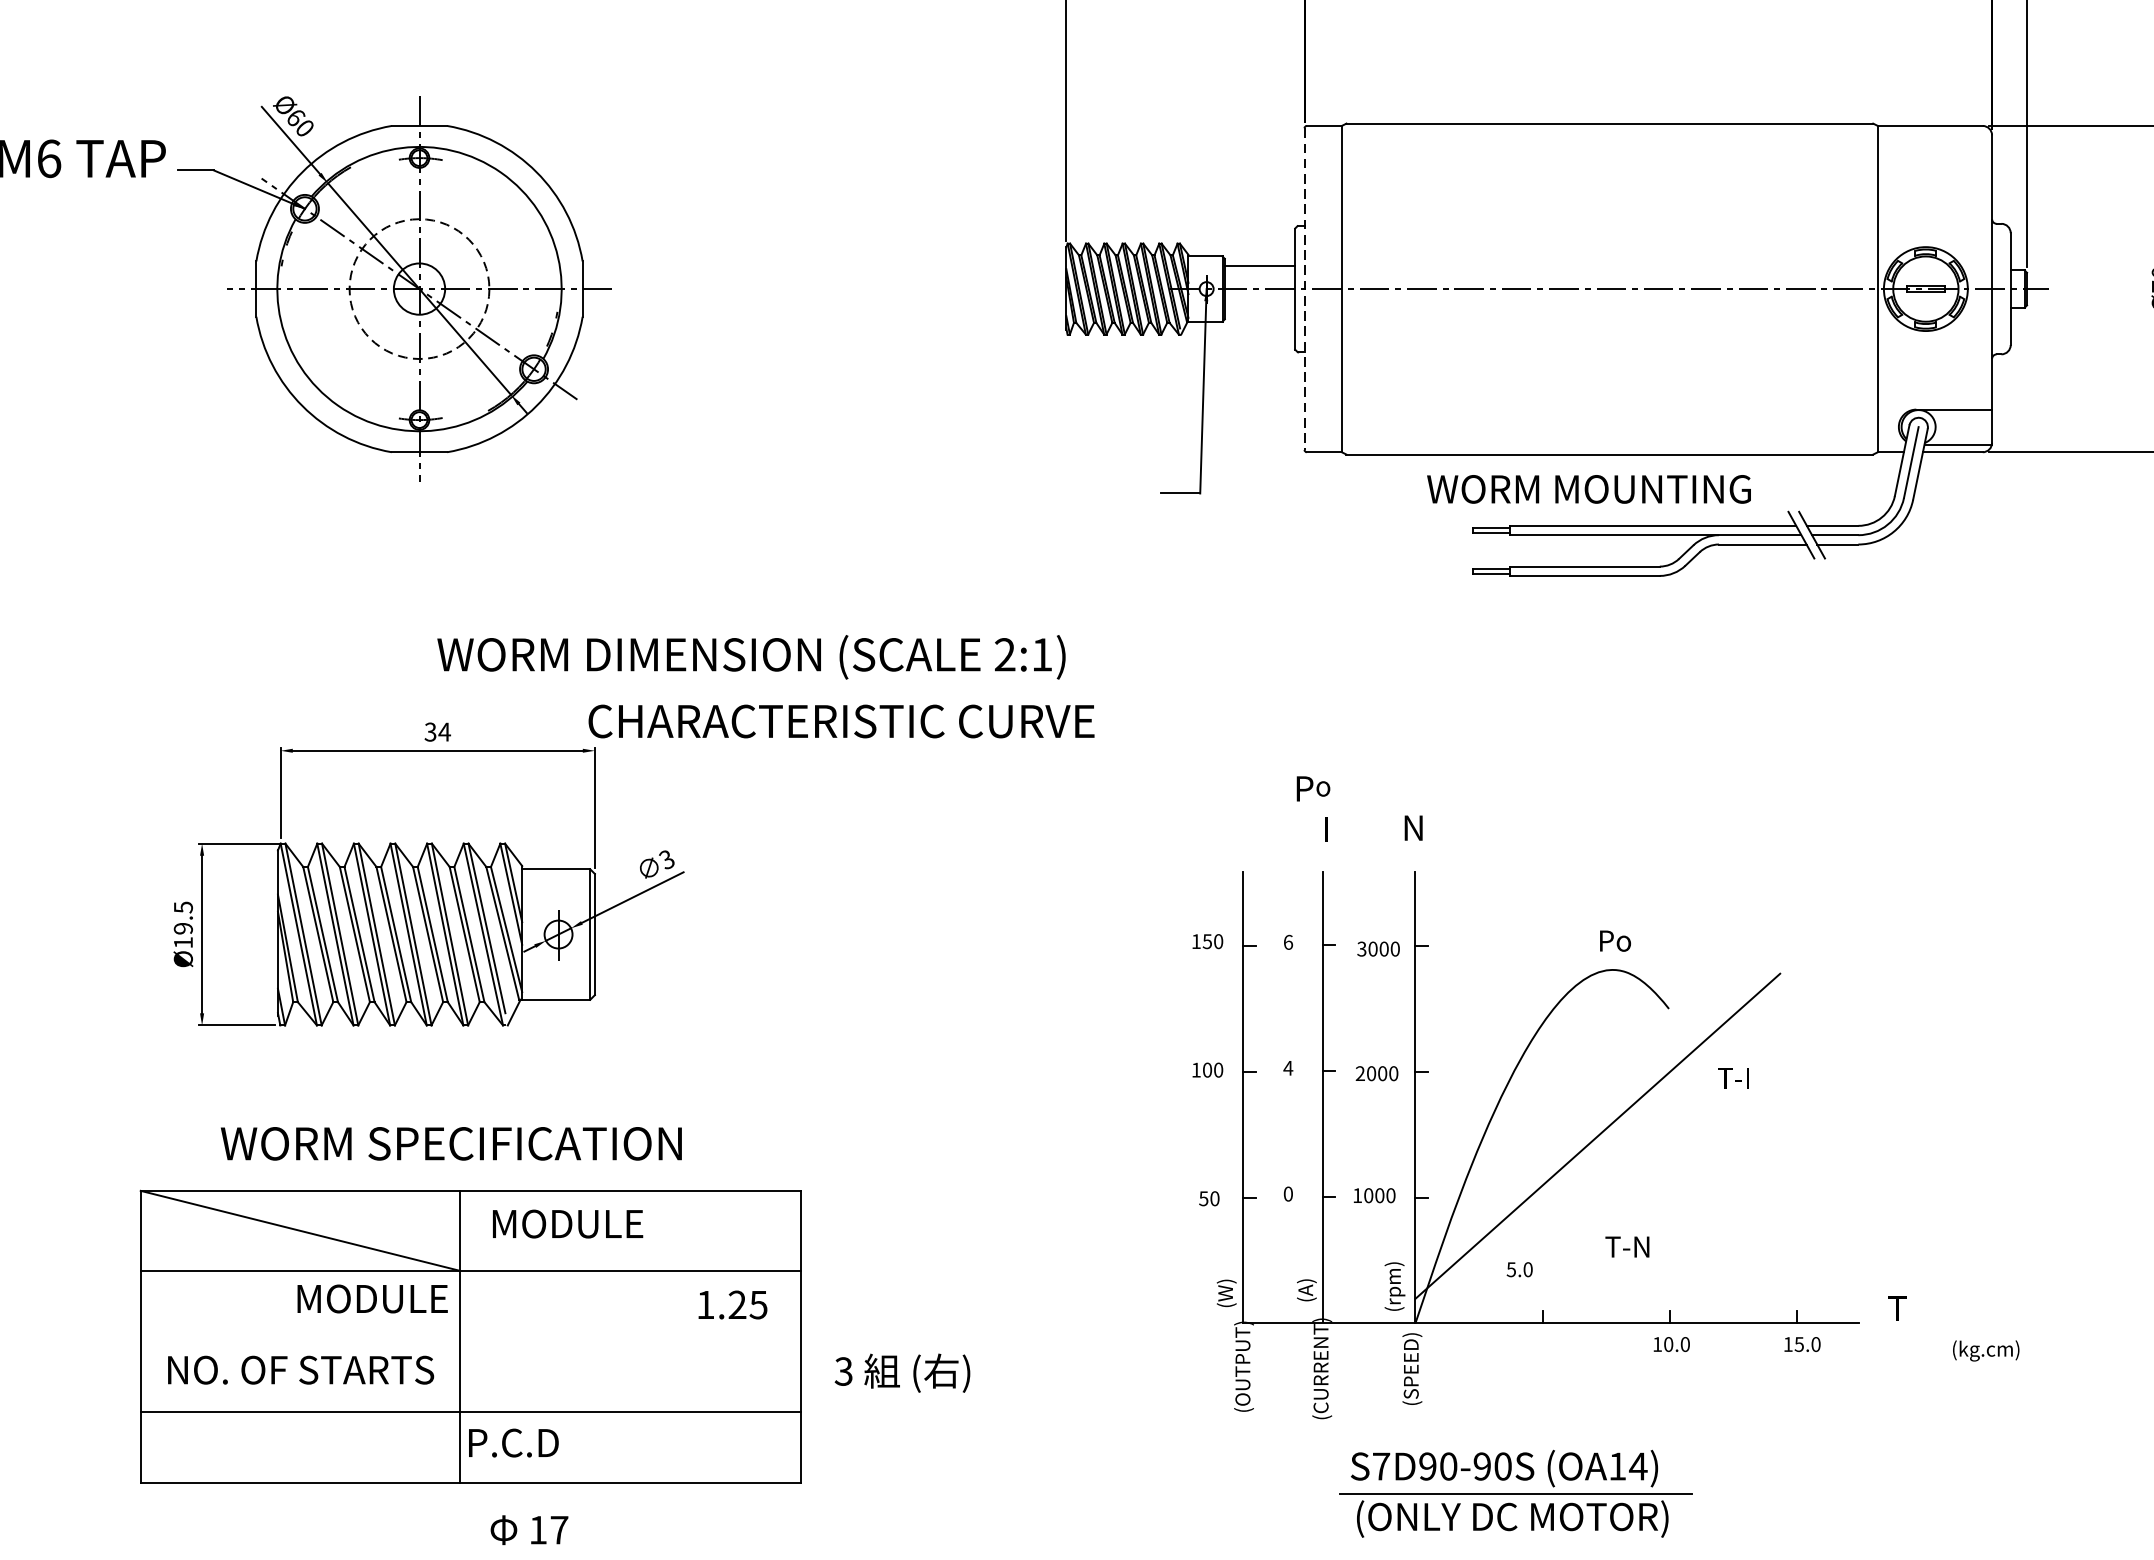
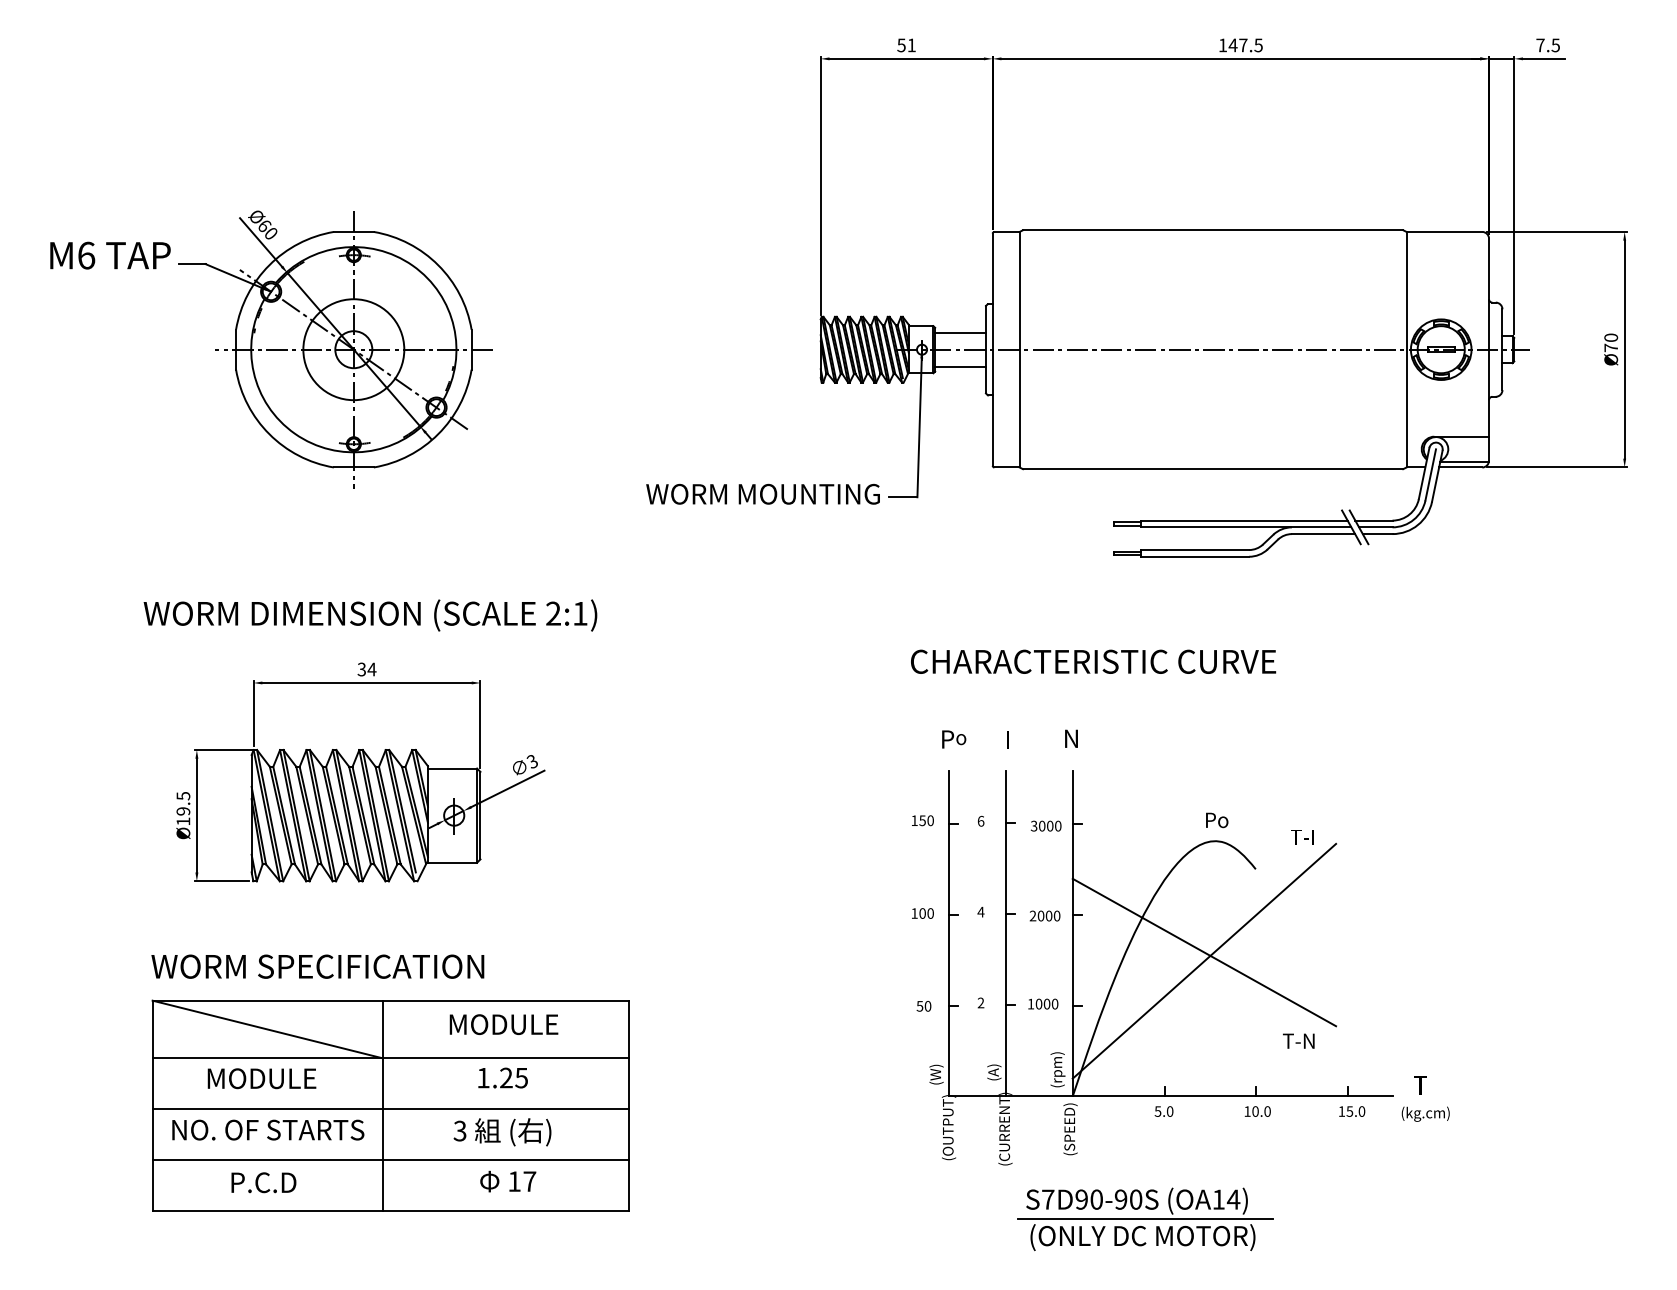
circle: (419, 288) -> (353, 349), dashed -> solid
line: (1304, 290) -> (992, 350), dashed -> solid
line: (1259, 312) -> (960, 366), added
text: (1588, 488) -> (762, 493), moved
text: (751, 657) -> (370, 615), moved
text: (841, 721) -> (1093, 661), moved
text: (1313, 788) -> (954, 739), moved
text: (1733, 1078) -> (1302, 837), moved
line: (1597, 1124) -> (1204, 952), added
text: (450, 1143) -> (317, 966), moved
text: (1287, 1193) -> (980, 1002), 0 -> 2
text: (567, 1223) -> (503, 1024), moved
text: (1627, 1246) -> (1298, 1040), moved
text: (1518, 1269) -> (1163, 1111), moved
text: (371, 1298) -> (261, 1078), moved
text: (732, 1304) -> (502, 1077), moved
line: (470, 1341) -> (390, 1109), added
text: (1985, 1349) -> (1425, 1113), moved
text: (902, 1373) -> (502, 1132), moved
text: (513, 1442) -> (263, 1182), moved
text: (529, 1530) -> (508, 1181), moved

